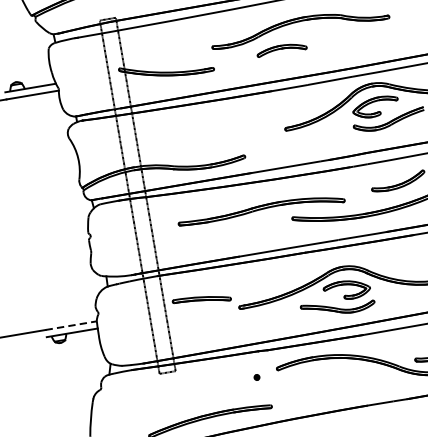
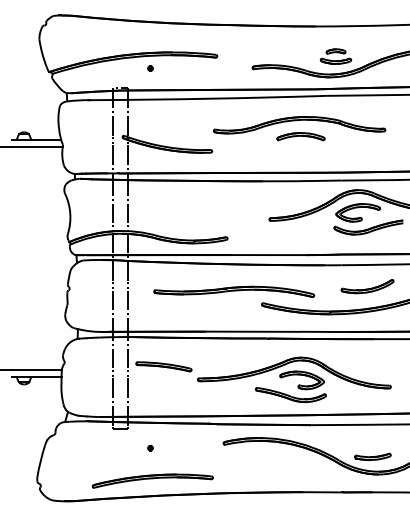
part: (281, 49) -> (300, 136), moved
line: (71, 325) -> (37, 369), dashed -> solid
part: (256, 376) -> (150, 447), moved

